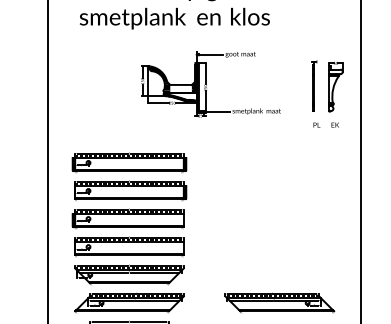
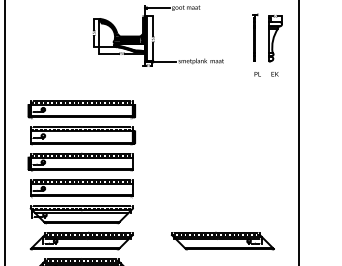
fill: (180, 88) -> (129, 39), added

